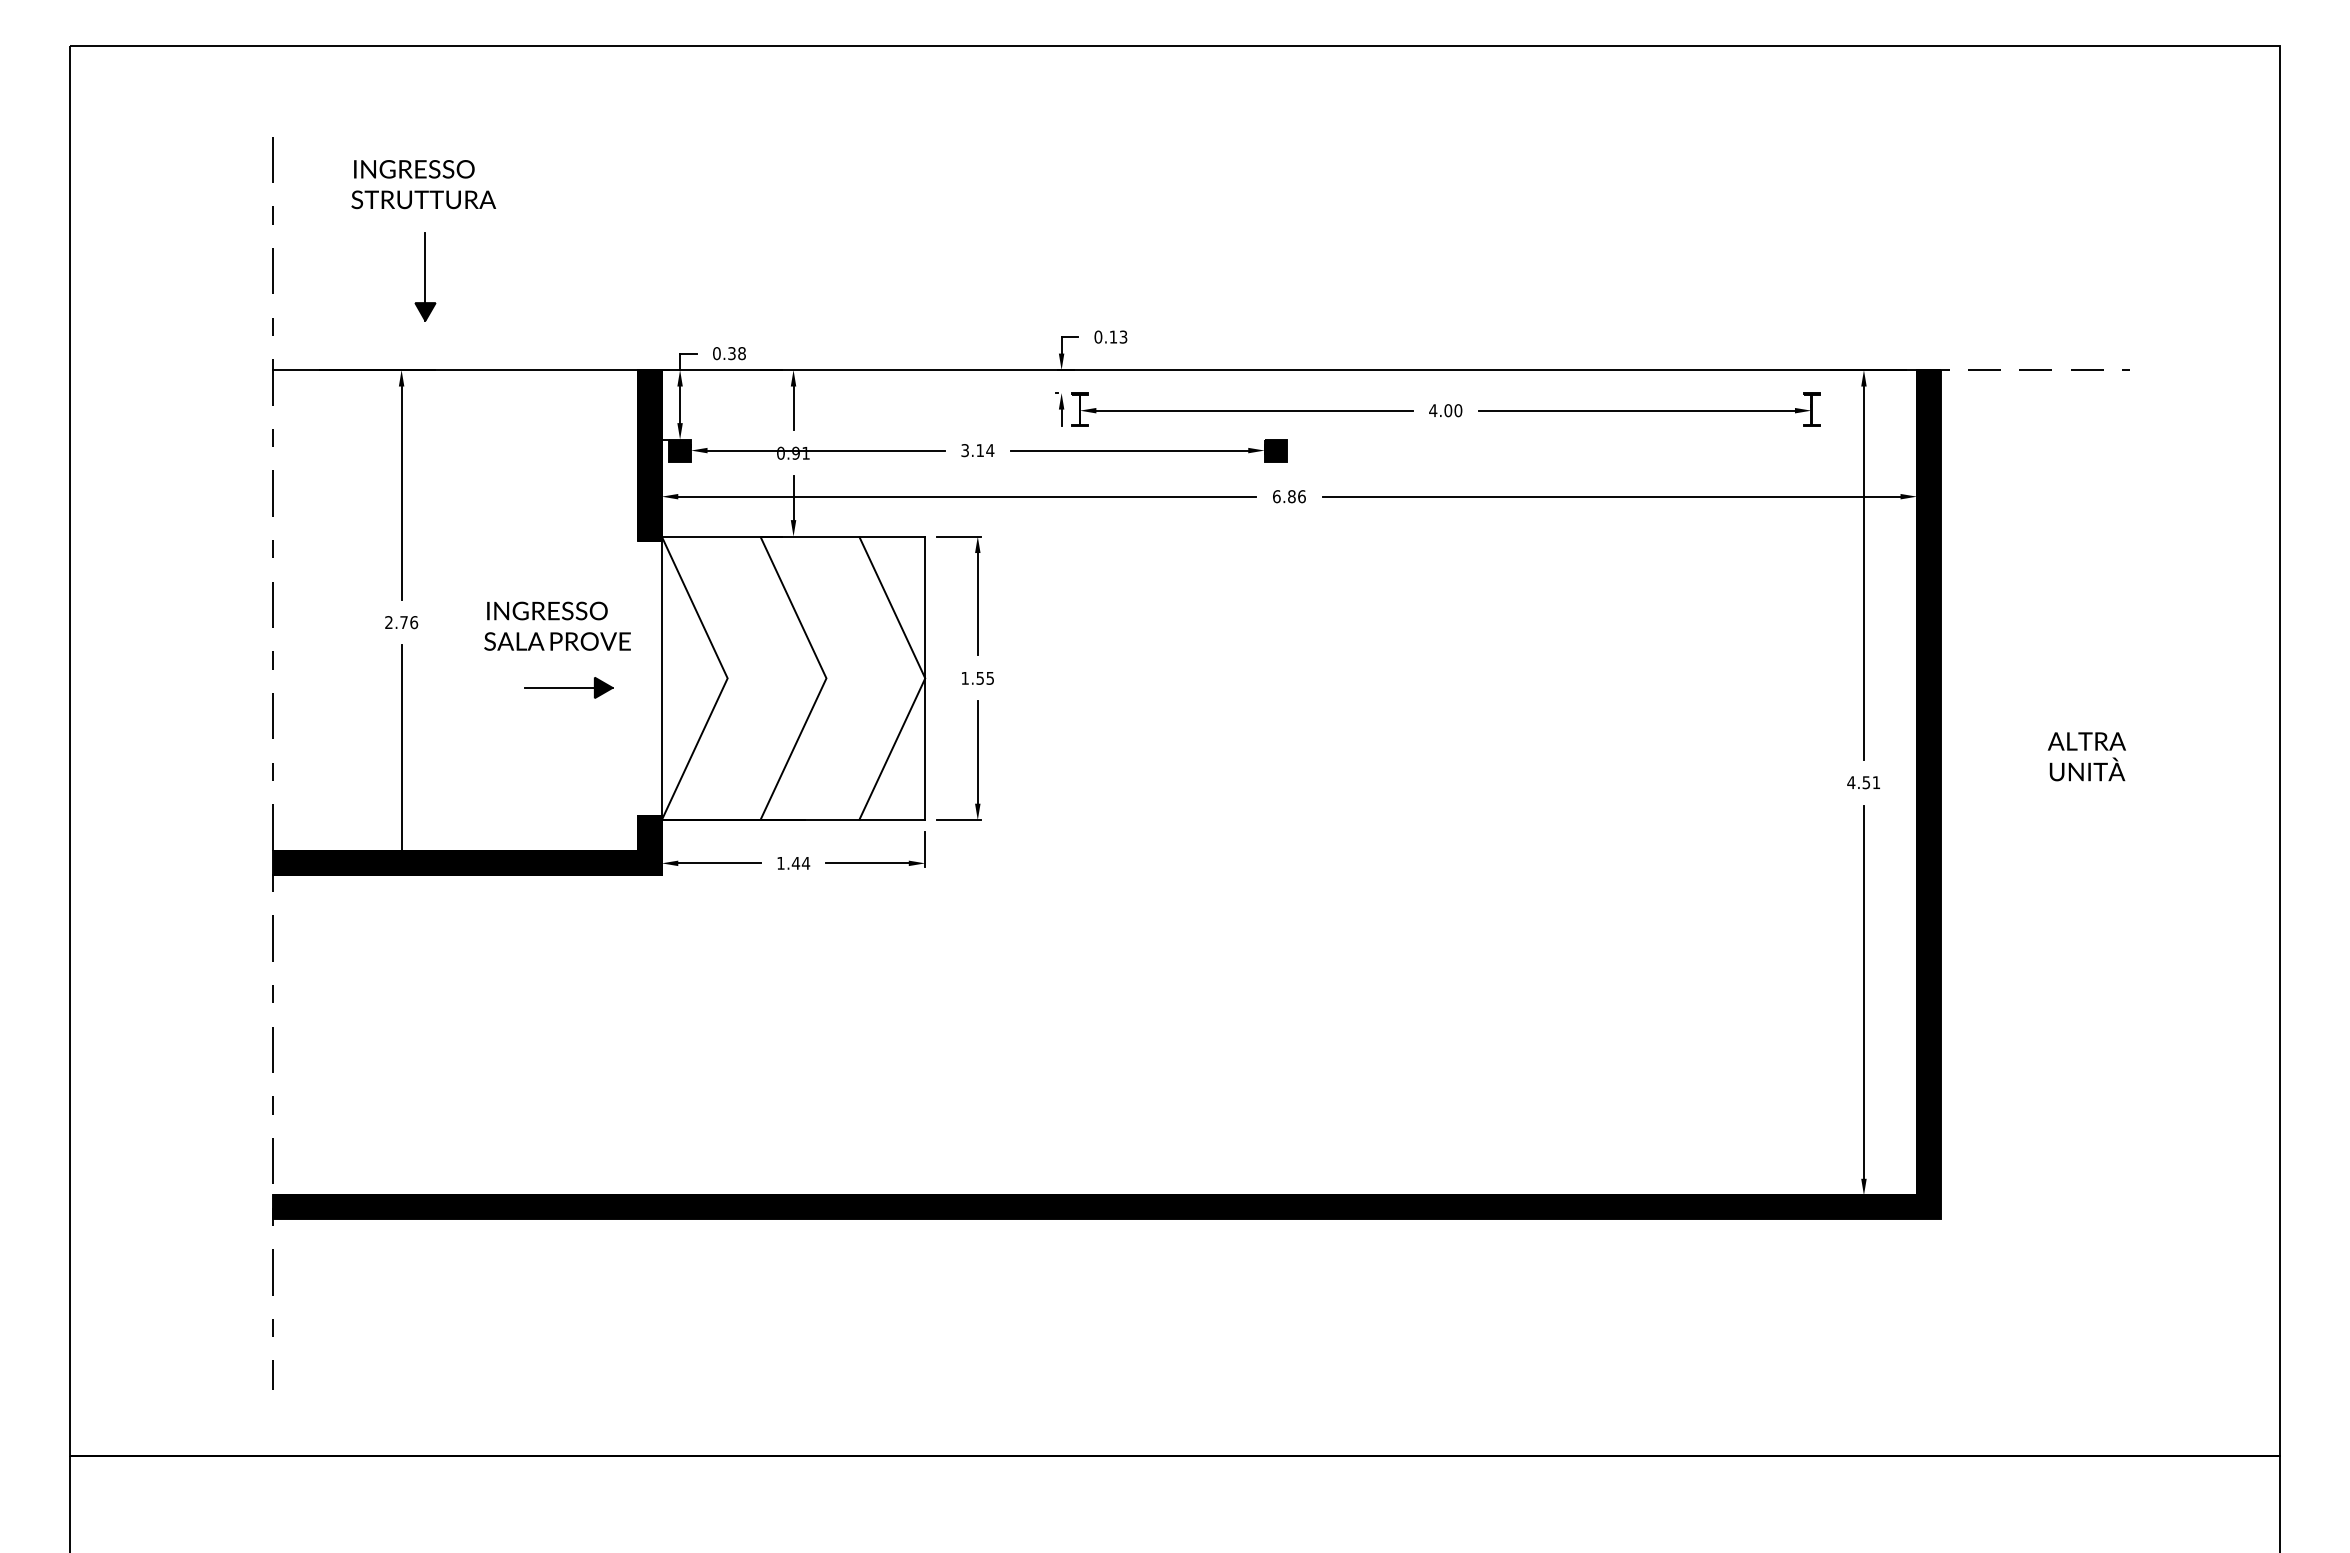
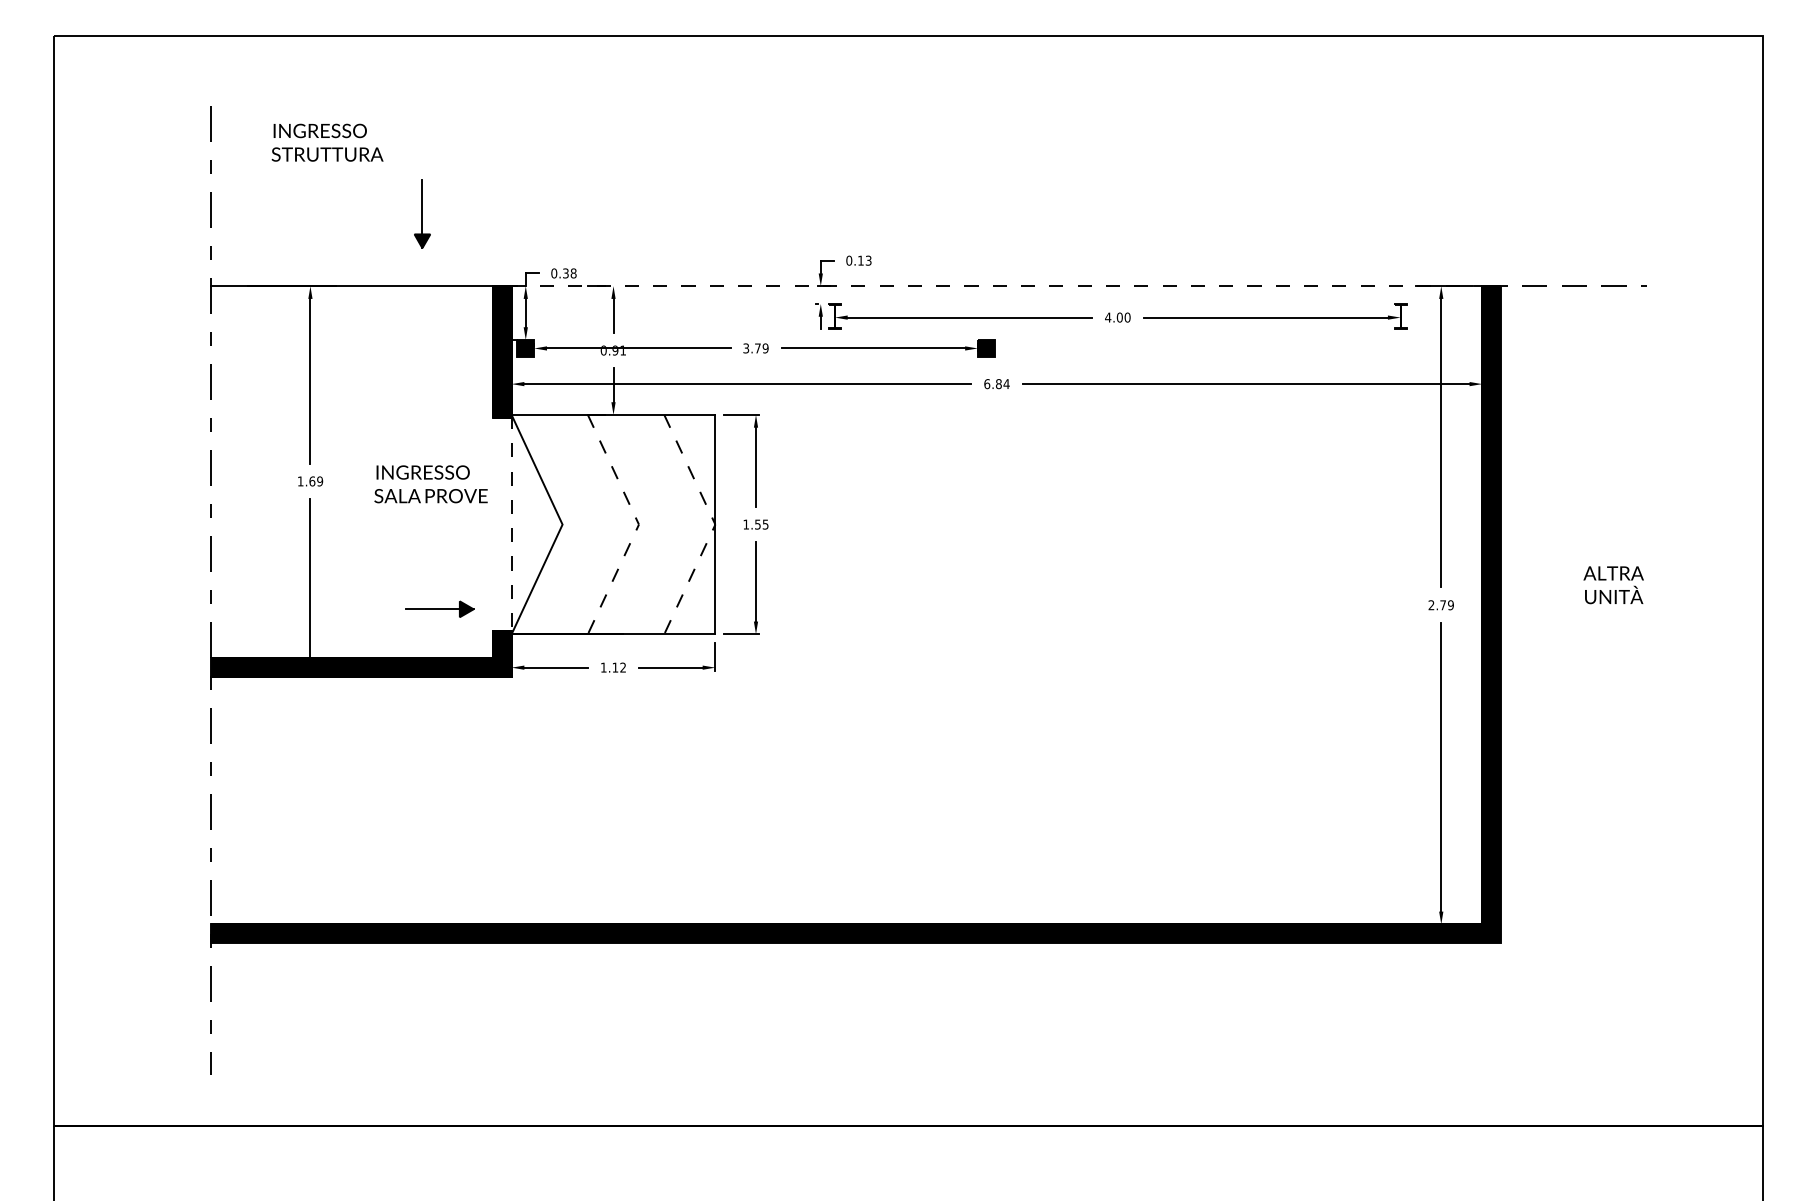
part: (425, 276) -> (422, 213), moved
line: (1289, 370) -> (997, 286), solid -> dashed
text: (985, 450) -> (761, 348), 3.14 -> 3.79
text: (1301, 496) -> (1006, 383), 6.86 -> 6.84
text: (401, 622) -> (310, 481), 2.76 -> 1.69
line: (661, 678) -> (511, 524), solid -> dashed
line: (826, 678) -> (639, 524), solid -> dashed
line: (925, 678) -> (715, 524), solid -> dashed
part: (568, 687) -> (439, 609), moved
text: (1863, 782) -> (1440, 605), 4.51 -> 2.79
text: (800, 862) -> (618, 667), 1.44 -> 1.12

